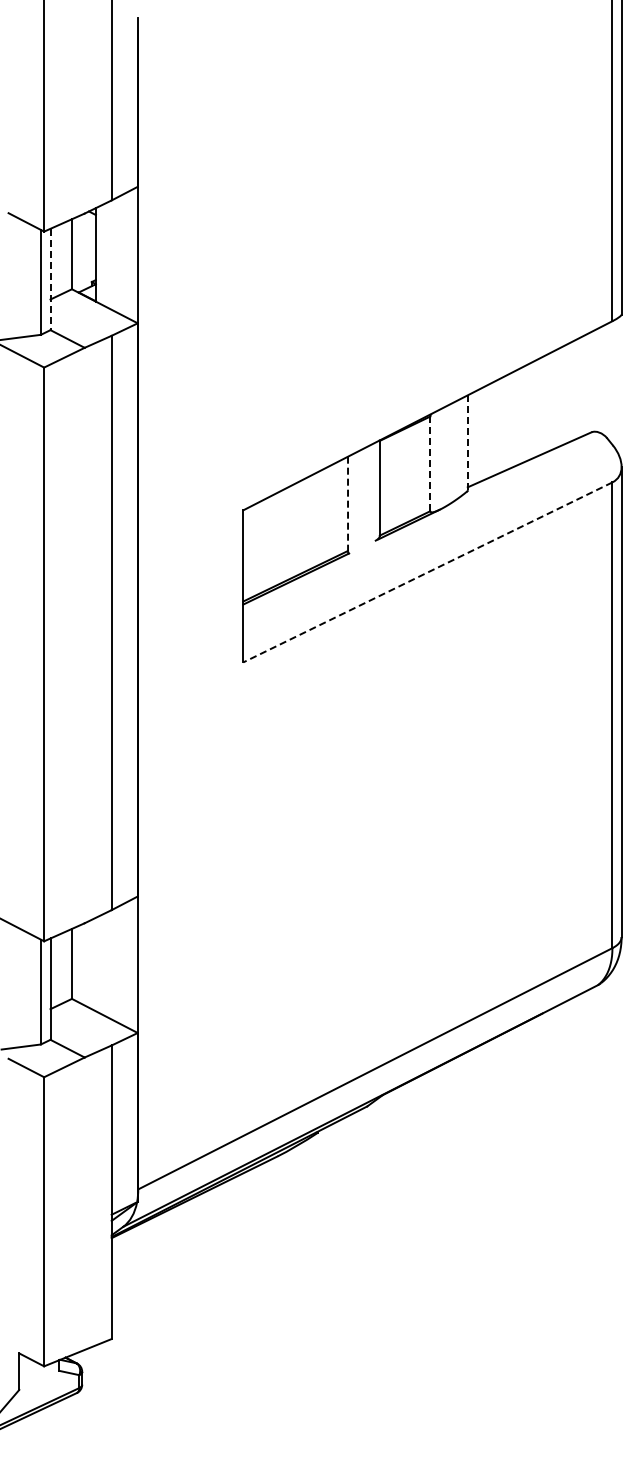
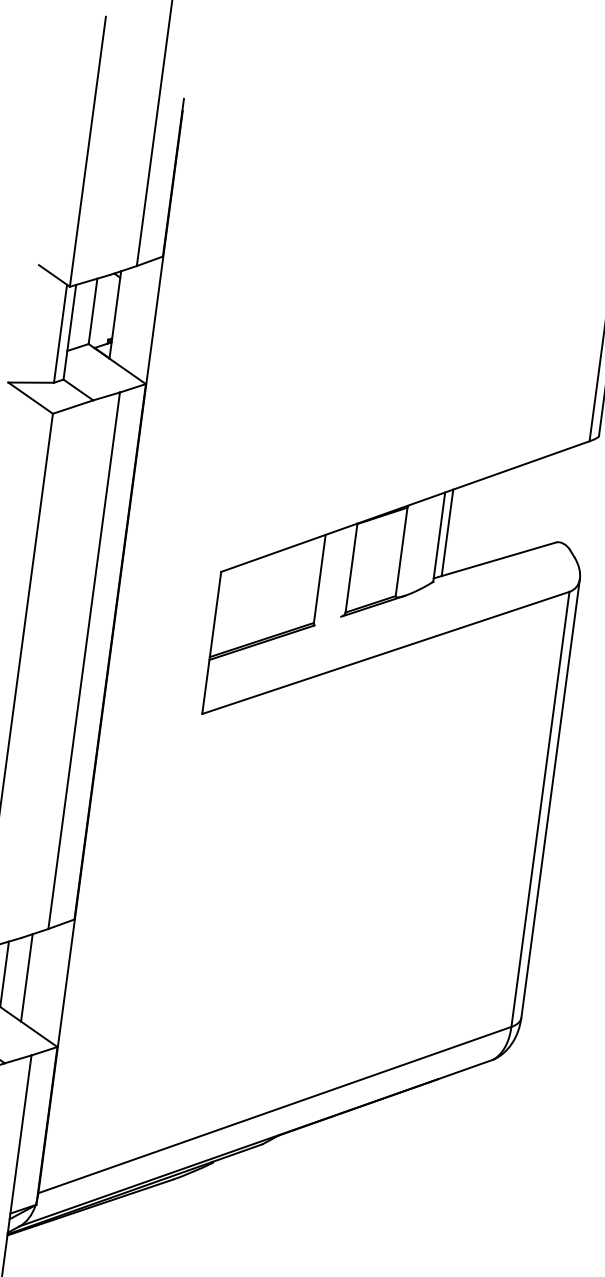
line: (50, 279) -> (69, 332), dashed -> solid
line: (475, 437) -> (447, 532), added
line: (467, 443) -> (438, 537), dashed -> solid
line: (430, 464) -> (401, 552), dashed -> solid
line: (348, 504) -> (320, 579), dashed -> solid
line: (427, 572) -> (385, 652), dashed -> solid
line: (95, 964) -> (26, 977), added

